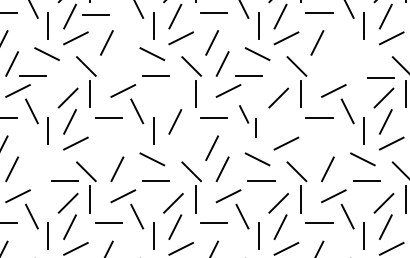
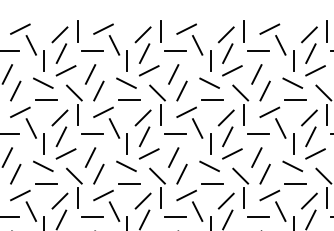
line: (96, 15) -> (92, 50), moved
line: (362, 53) -> (292, 82), added
line: (116, 63) -> (98, 90), added
line: (327, 63) -> (264, 90), added
line: (33, 74) -> (46, 99), moved
line: (248, 74) -> (212, 99), moved
line: (380, 77) -> (295, 99), moved
line: (172, 97) -> (142, 117), added
part: (247, 121) -> (201, 136), size x1.43
line: (280, 121) -> (227, 136), added
line: (180, 143) -> (148, 153), added
line: (106, 148) -> (90, 157), added
line: (316, 148) -> (256, 157), added
line: (47, 158) -> (43, 165), added
line: (65, 181) -> (46, 183), moved

